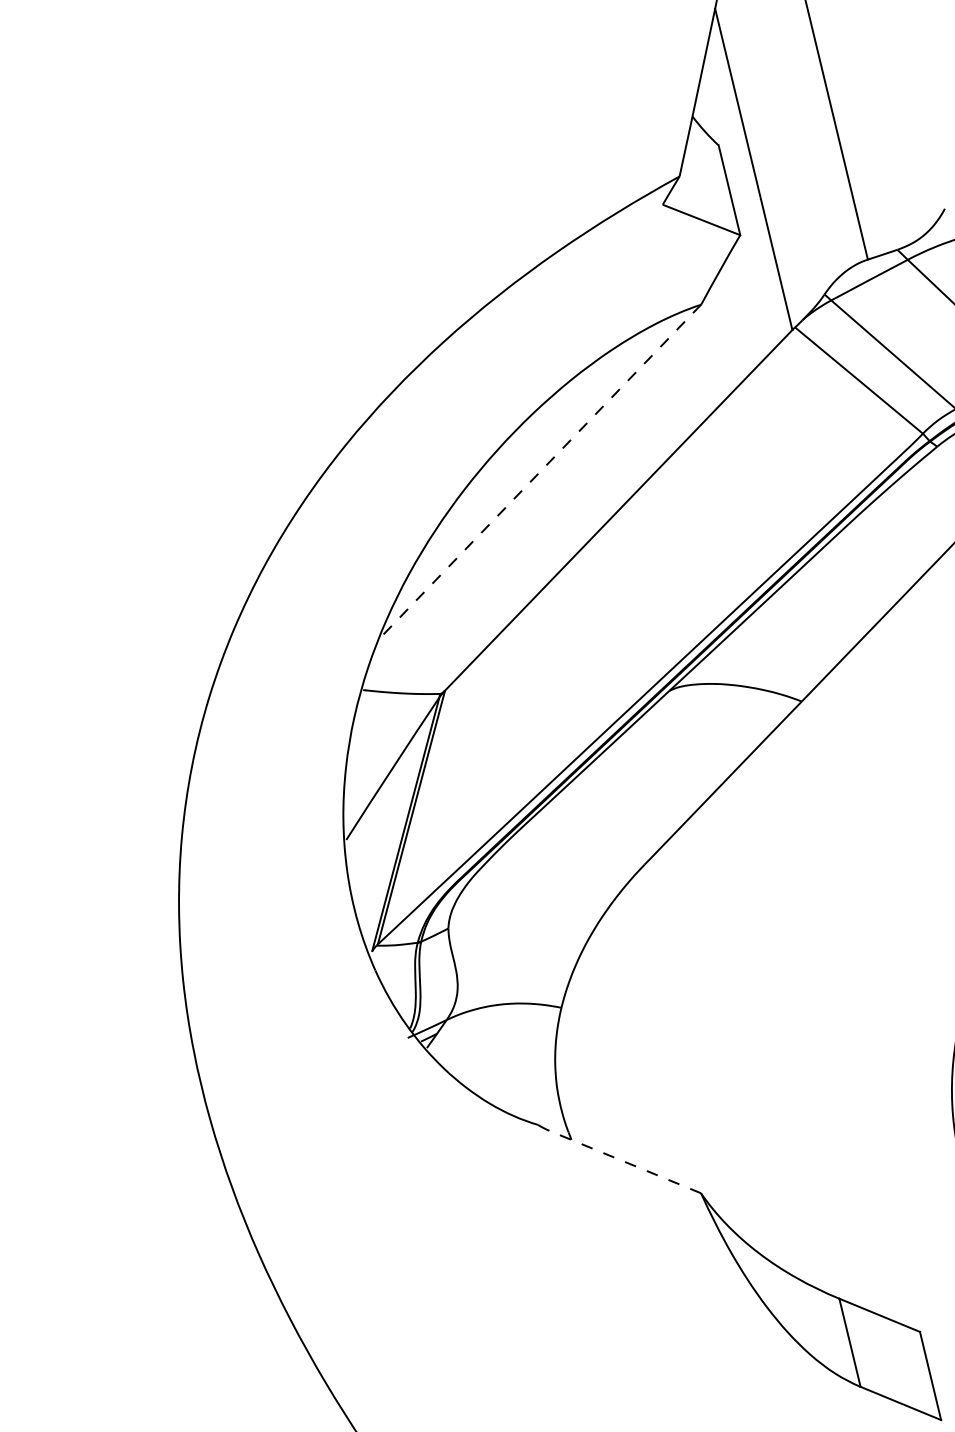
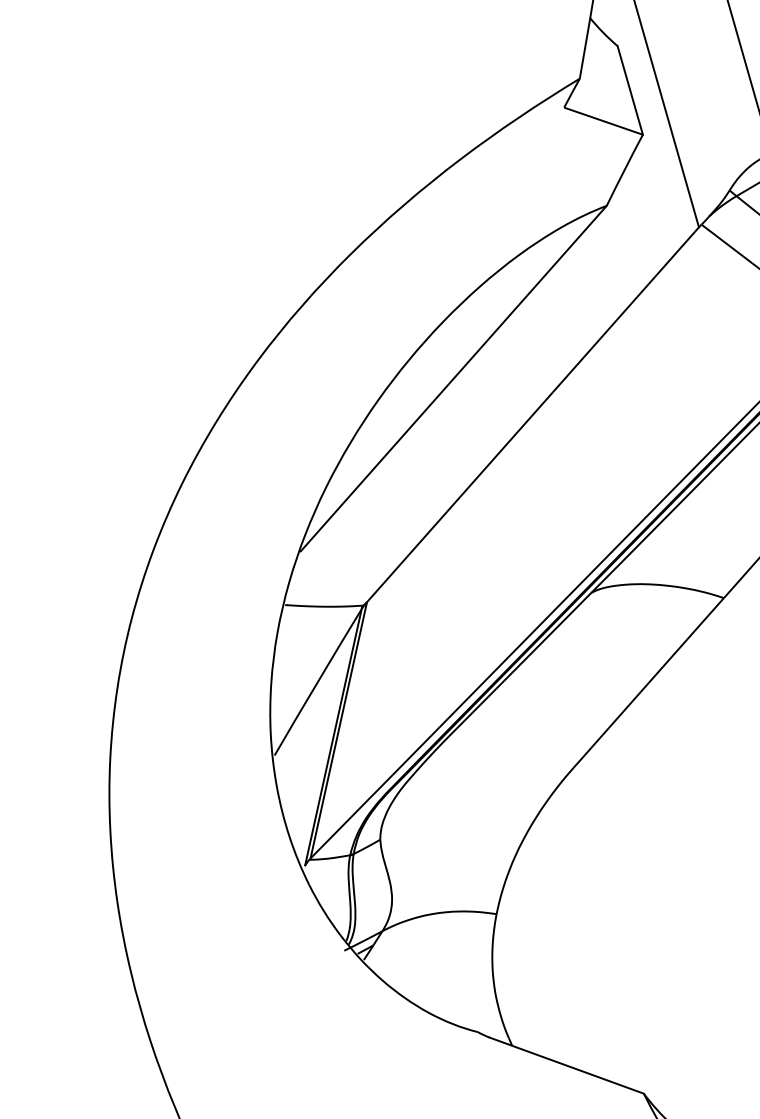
line: (541, 470) -> (454, 378), dashed -> solid
line: (624, 1161) -> (566, 1065), dashed -> solid

